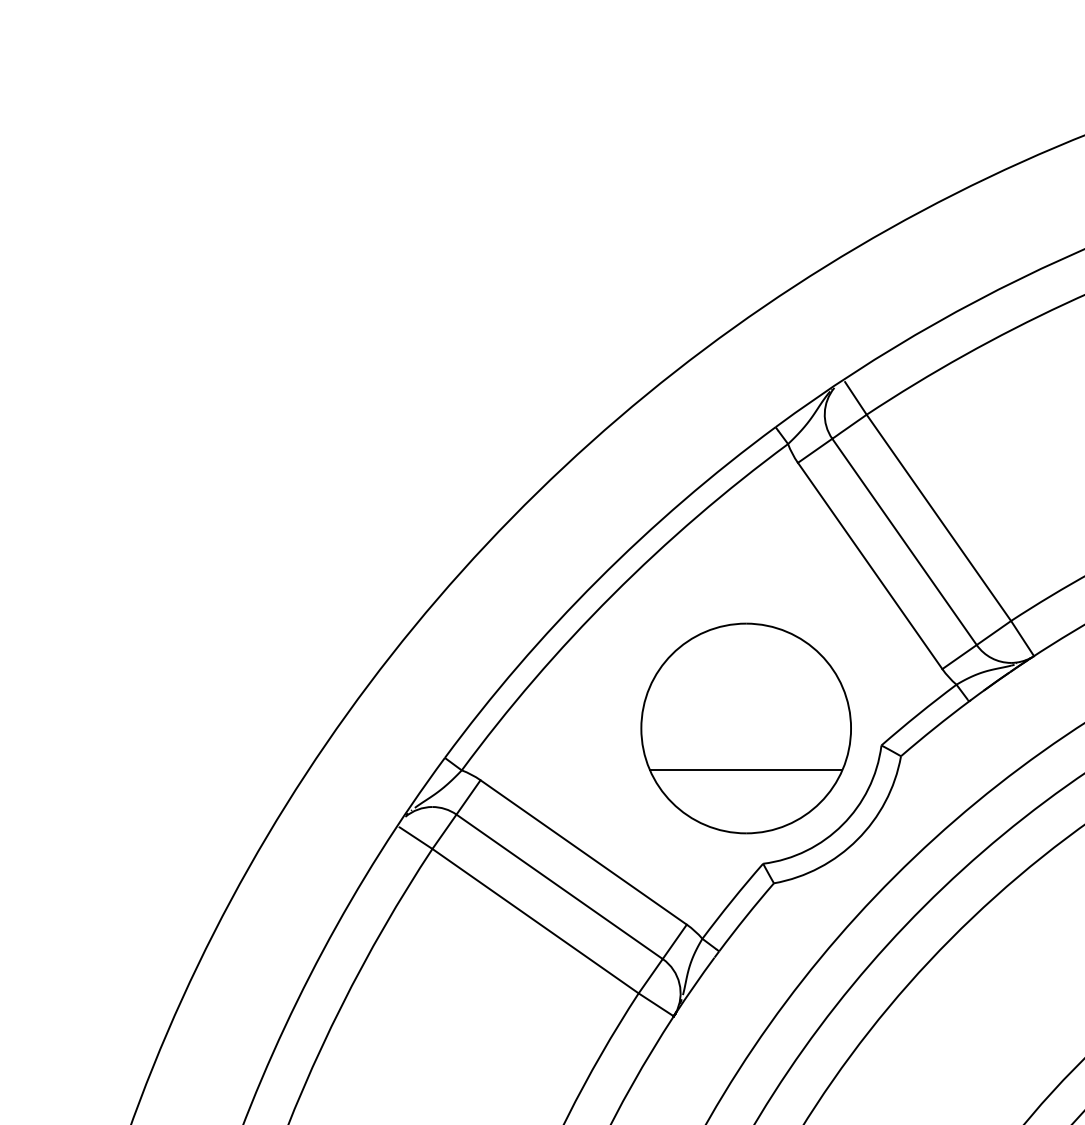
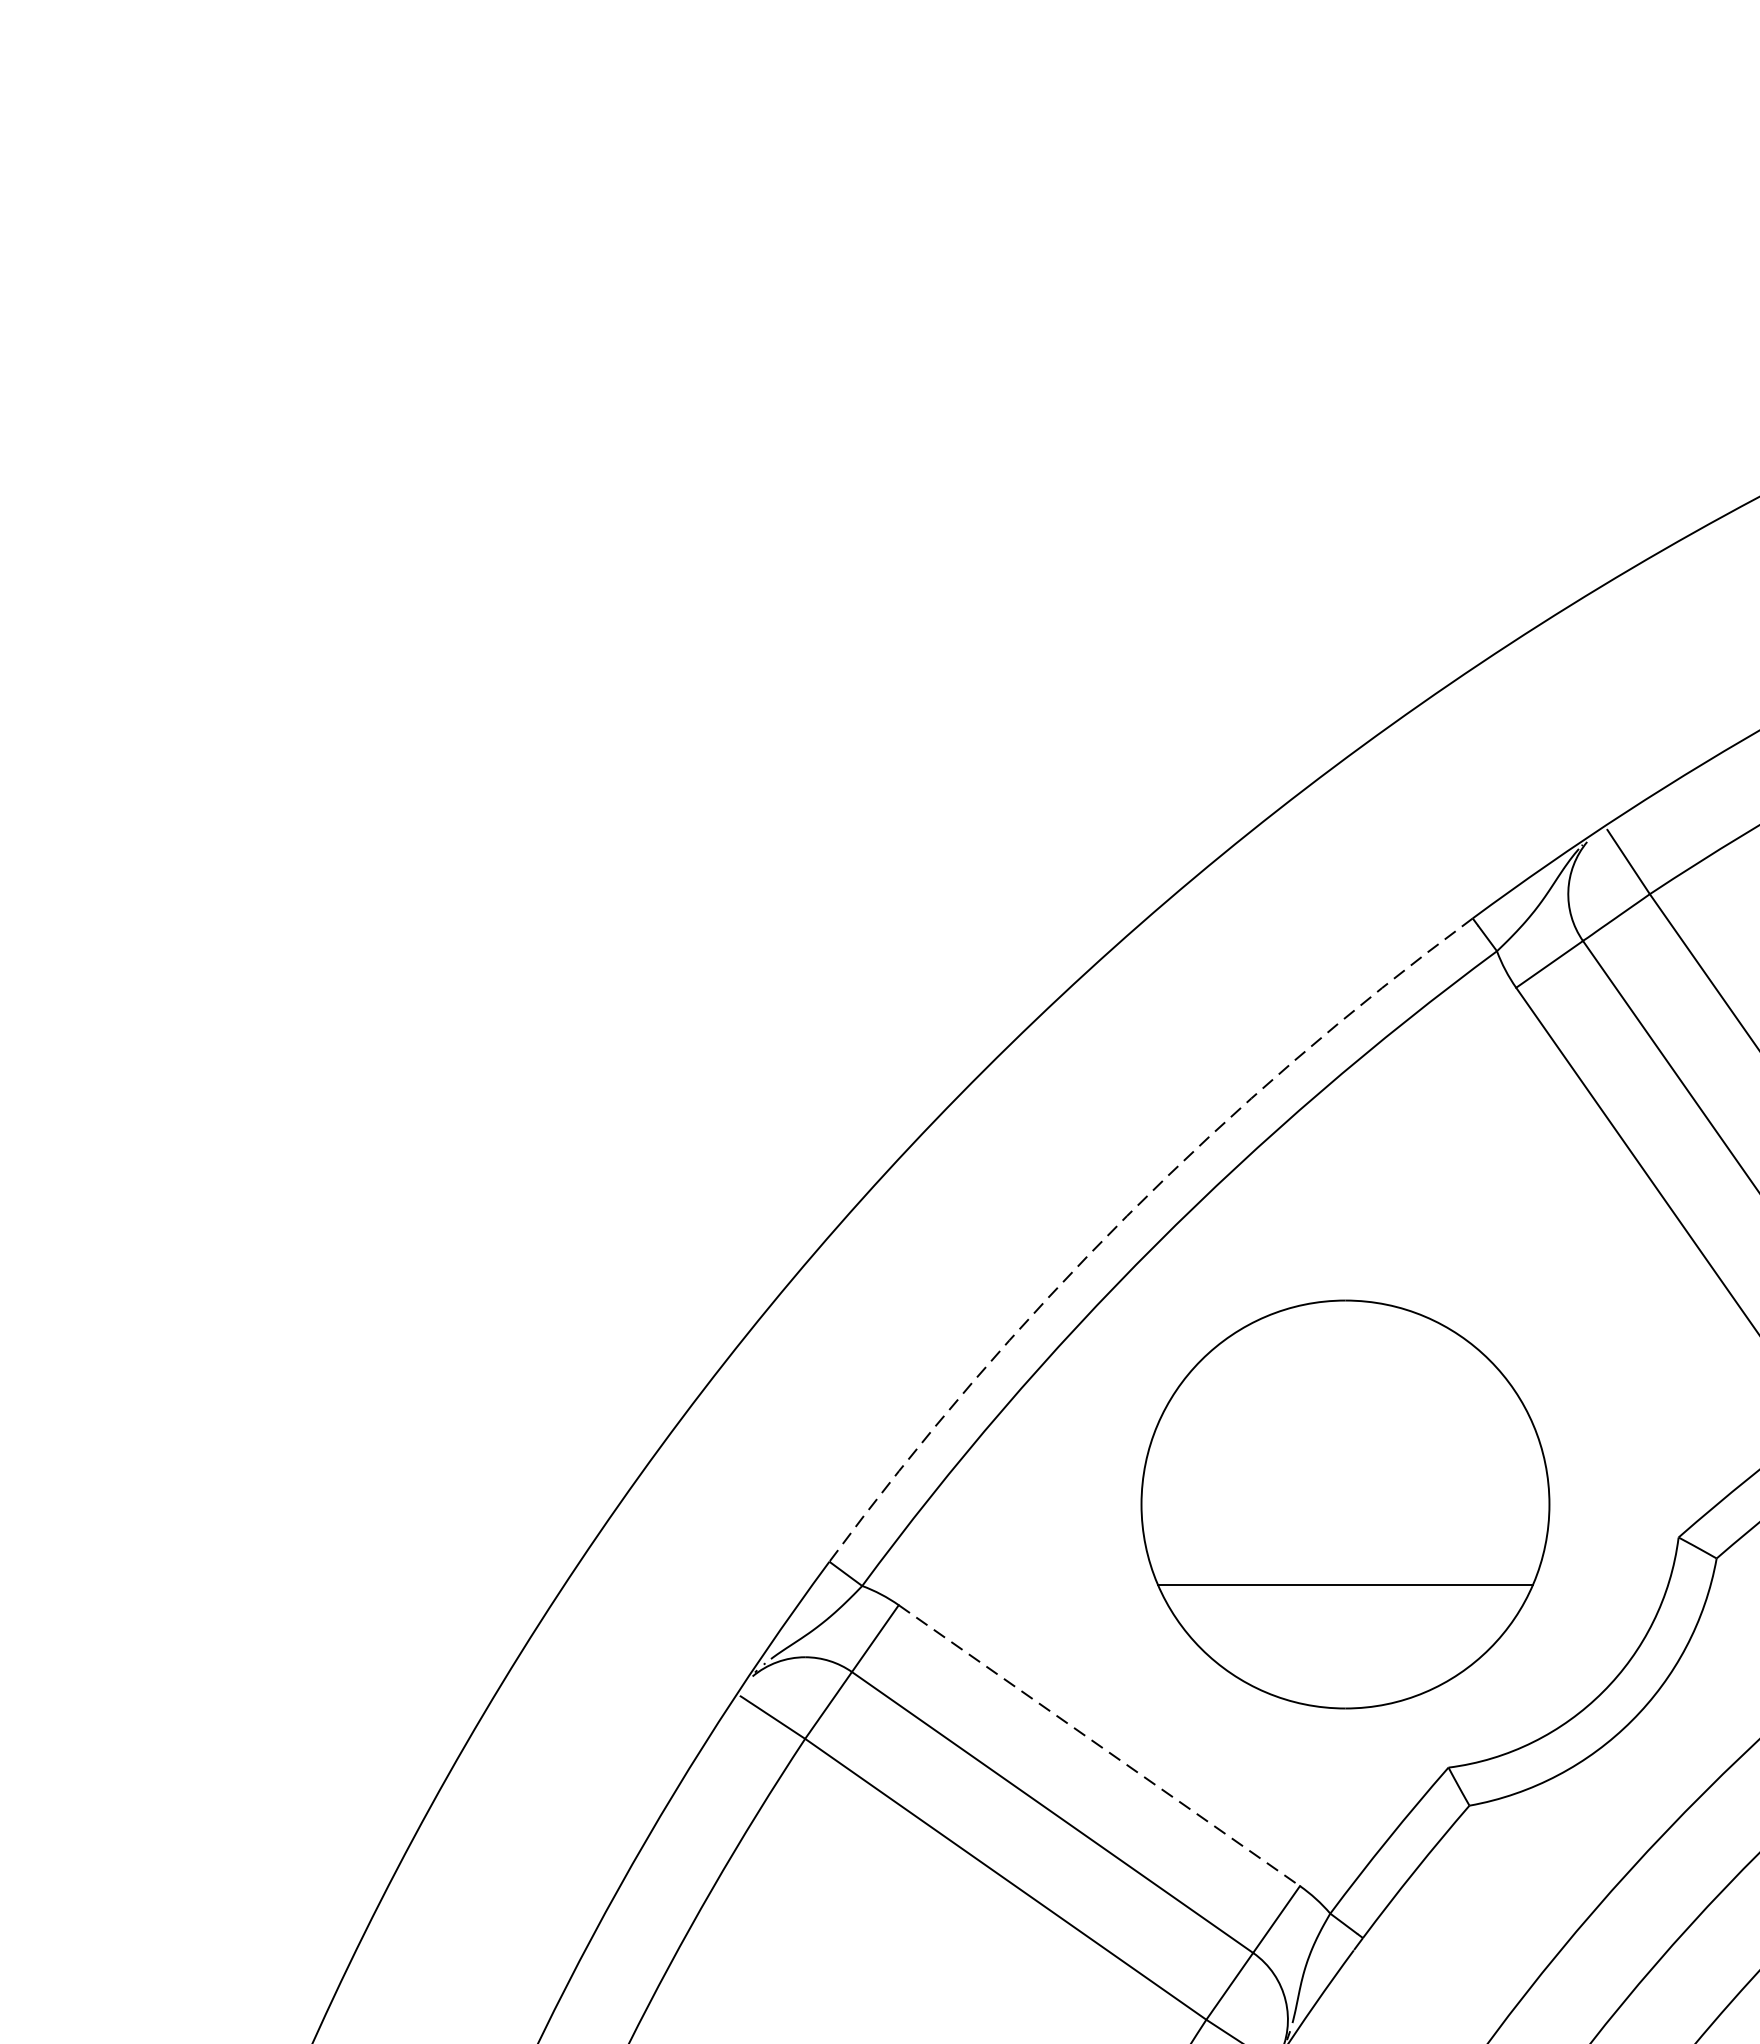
arc: (597, 580) -> (1126, 1216), solid -> dashed
part: (745, 728) -> (1344, 1504), moved
line: (583, 852) -> (1099, 1745), solid -> dashed

